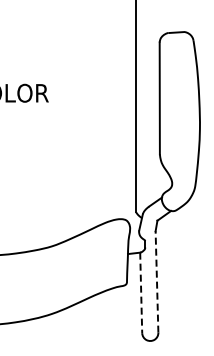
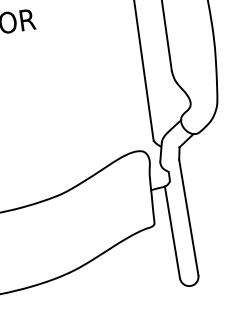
line: (156, 281) -> (188, 216), dashed -> solid
line: (141, 293) -> (172, 233), dashed -> solid

